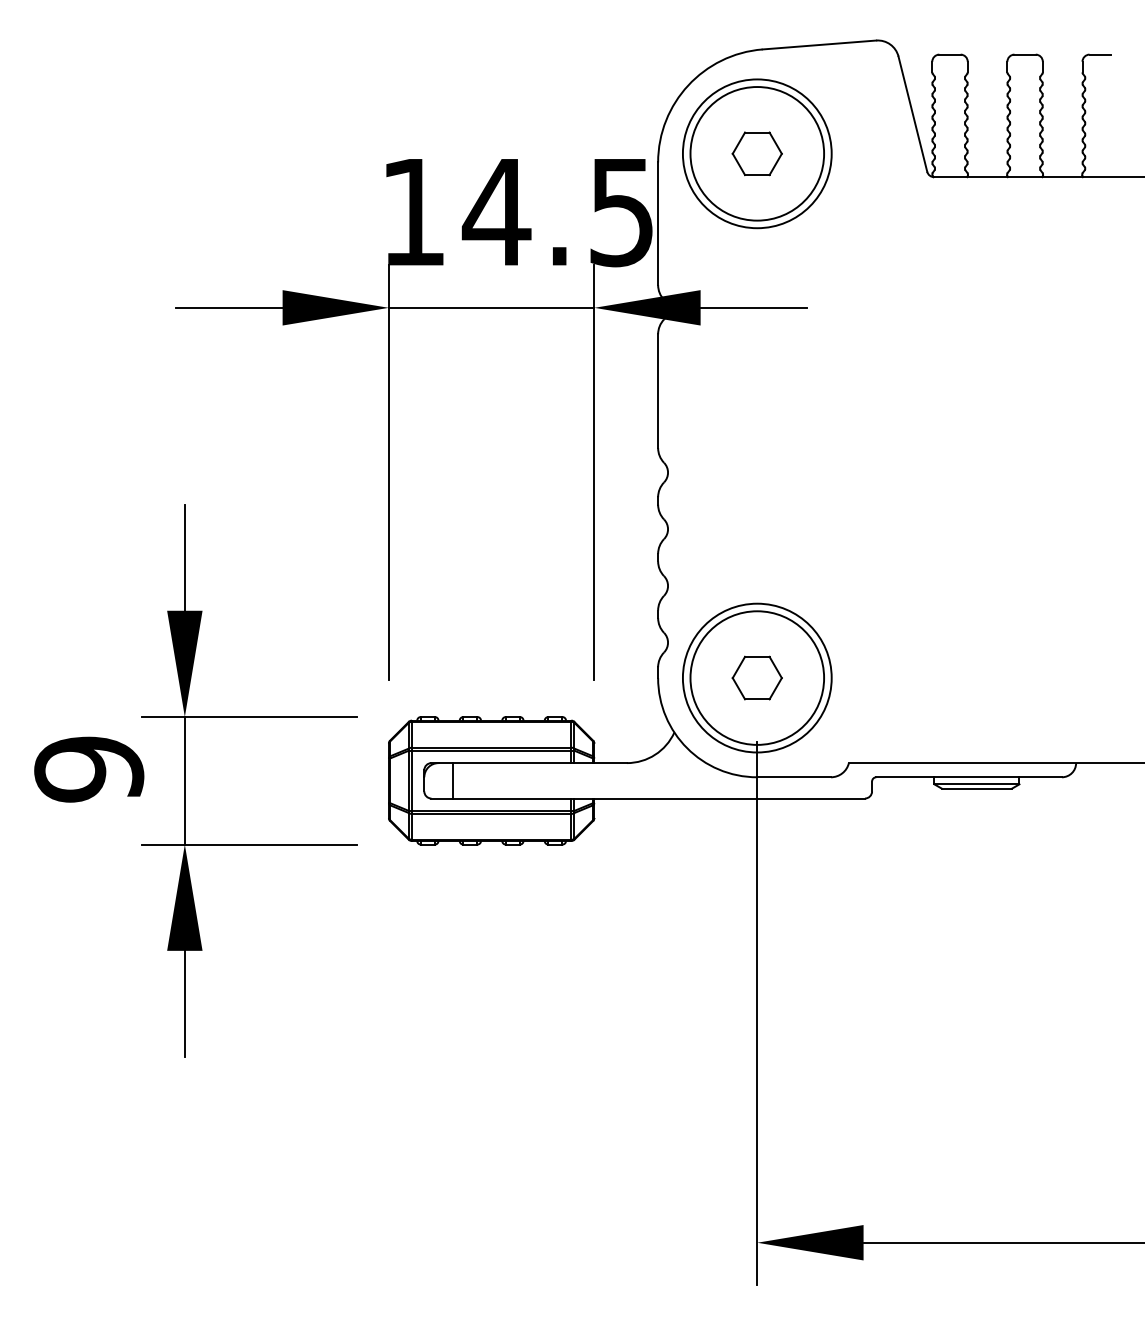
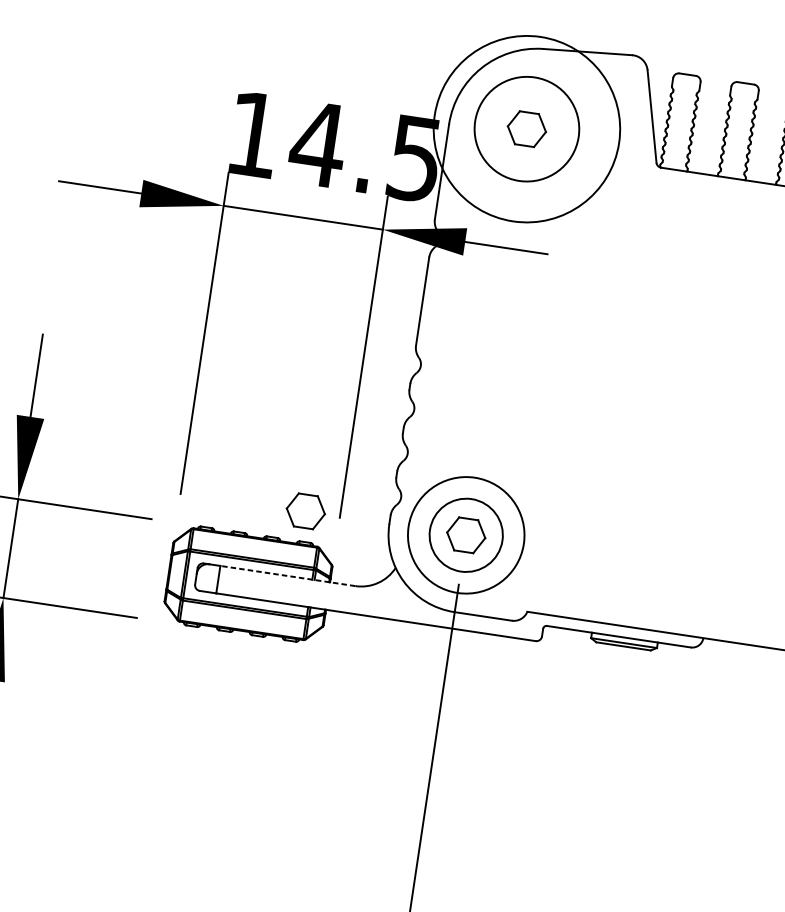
circle: (756, 153) -> (526, 128), size x1.6
part: (549, 677) -> (305, 510), added
circle: (757, 677) -> (466, 534), size x0.7
line: (539, 763) -> (287, 576), solid -> dashed

